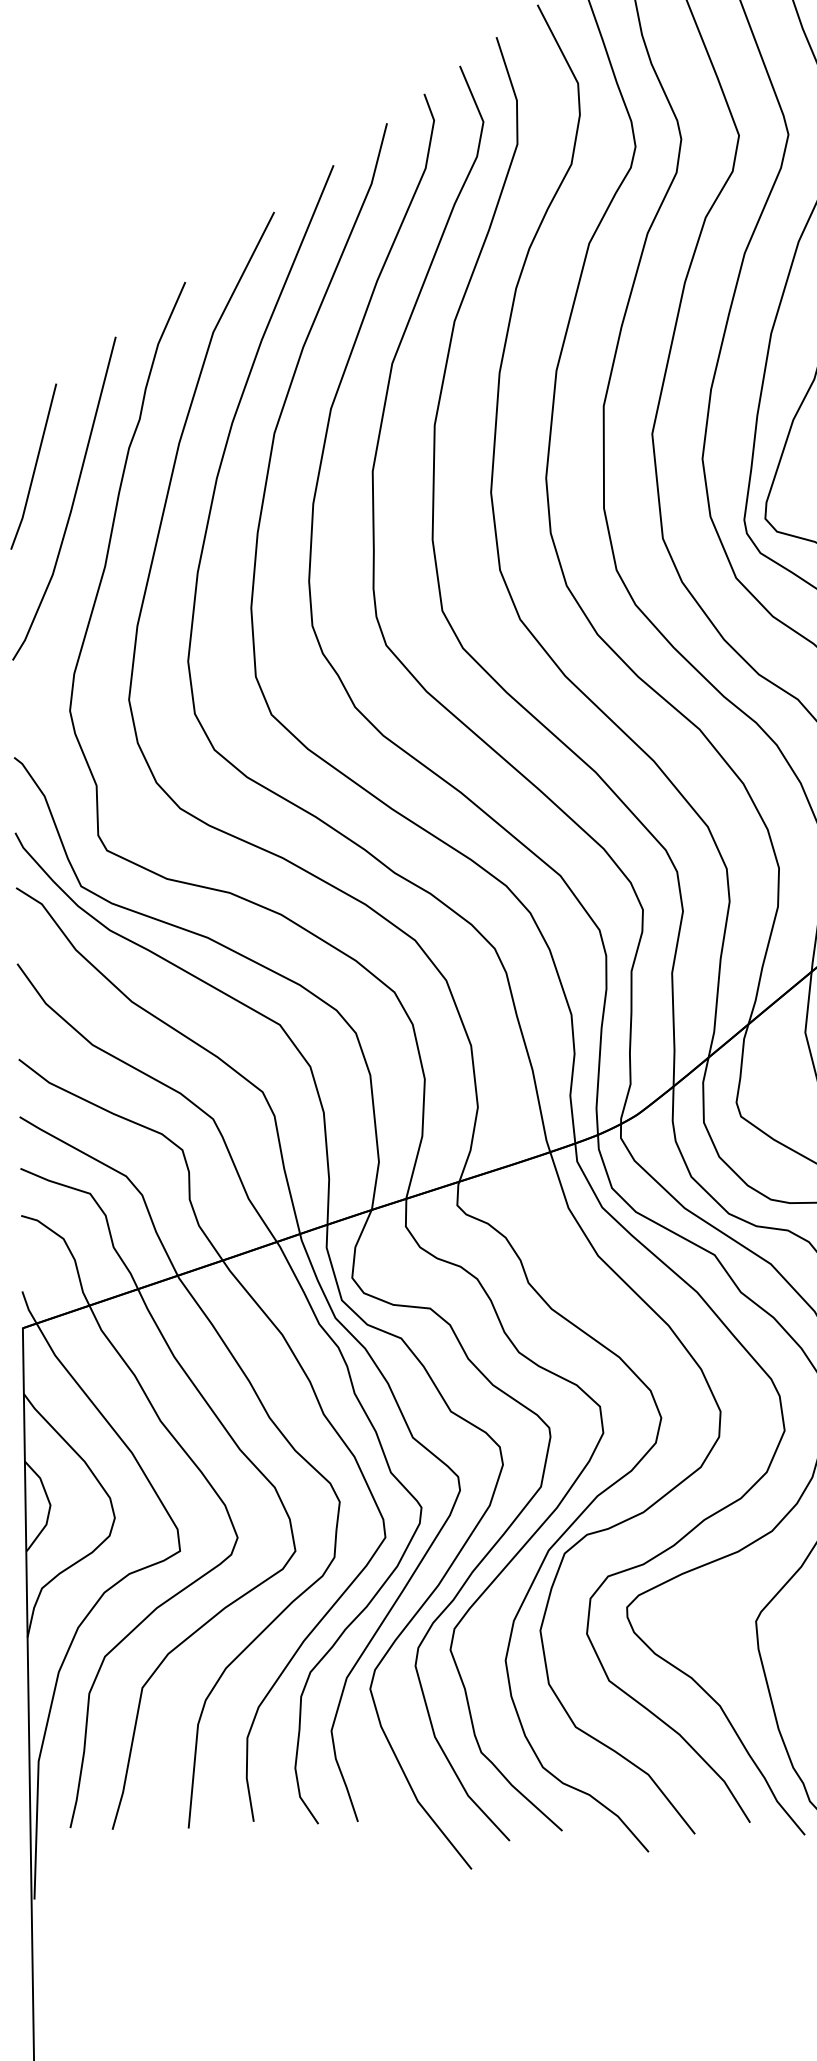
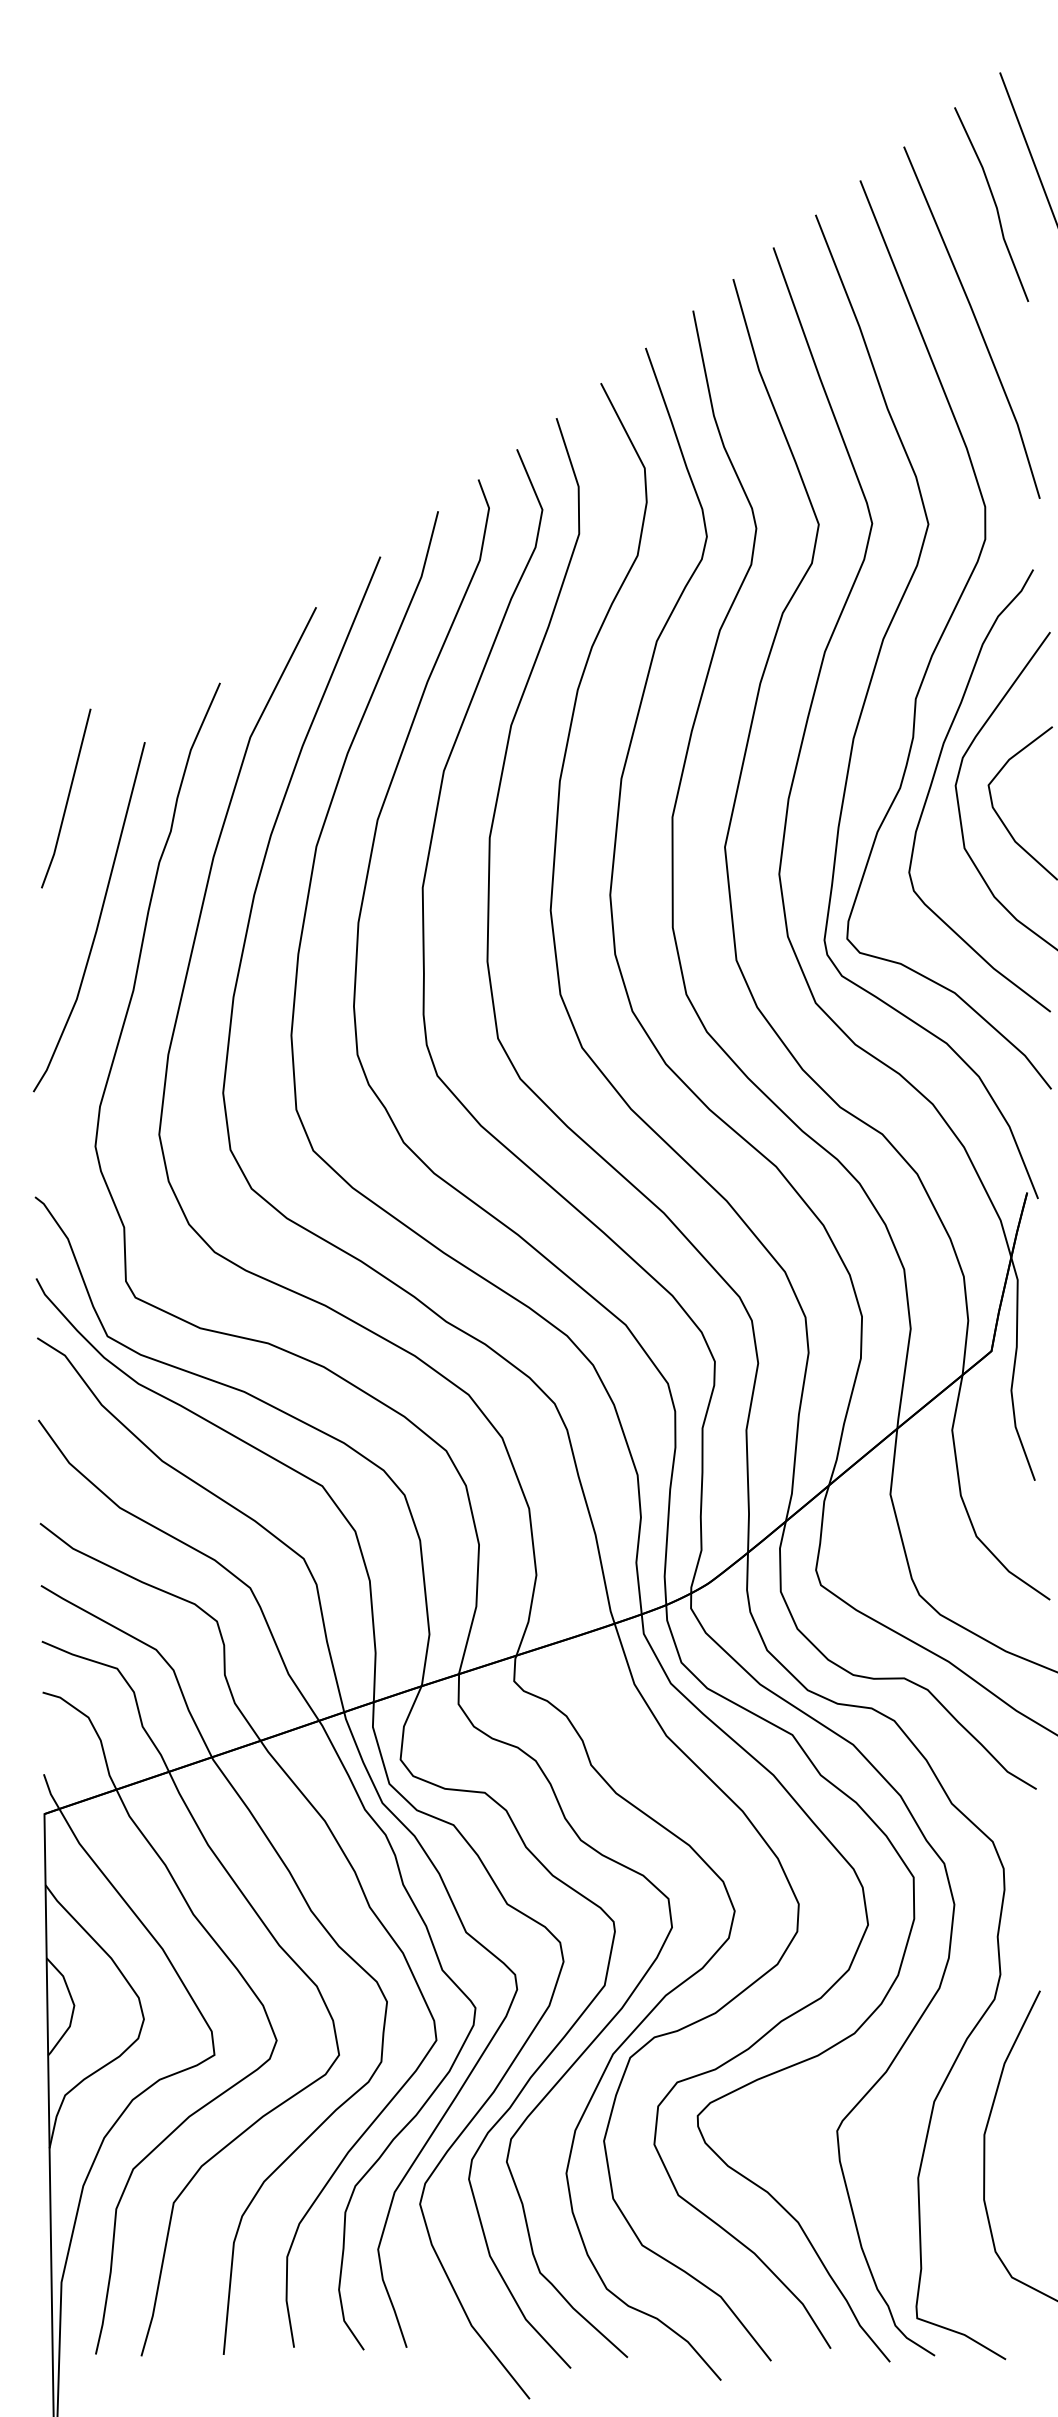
line: (34, 466) -> (67, 798), moved

